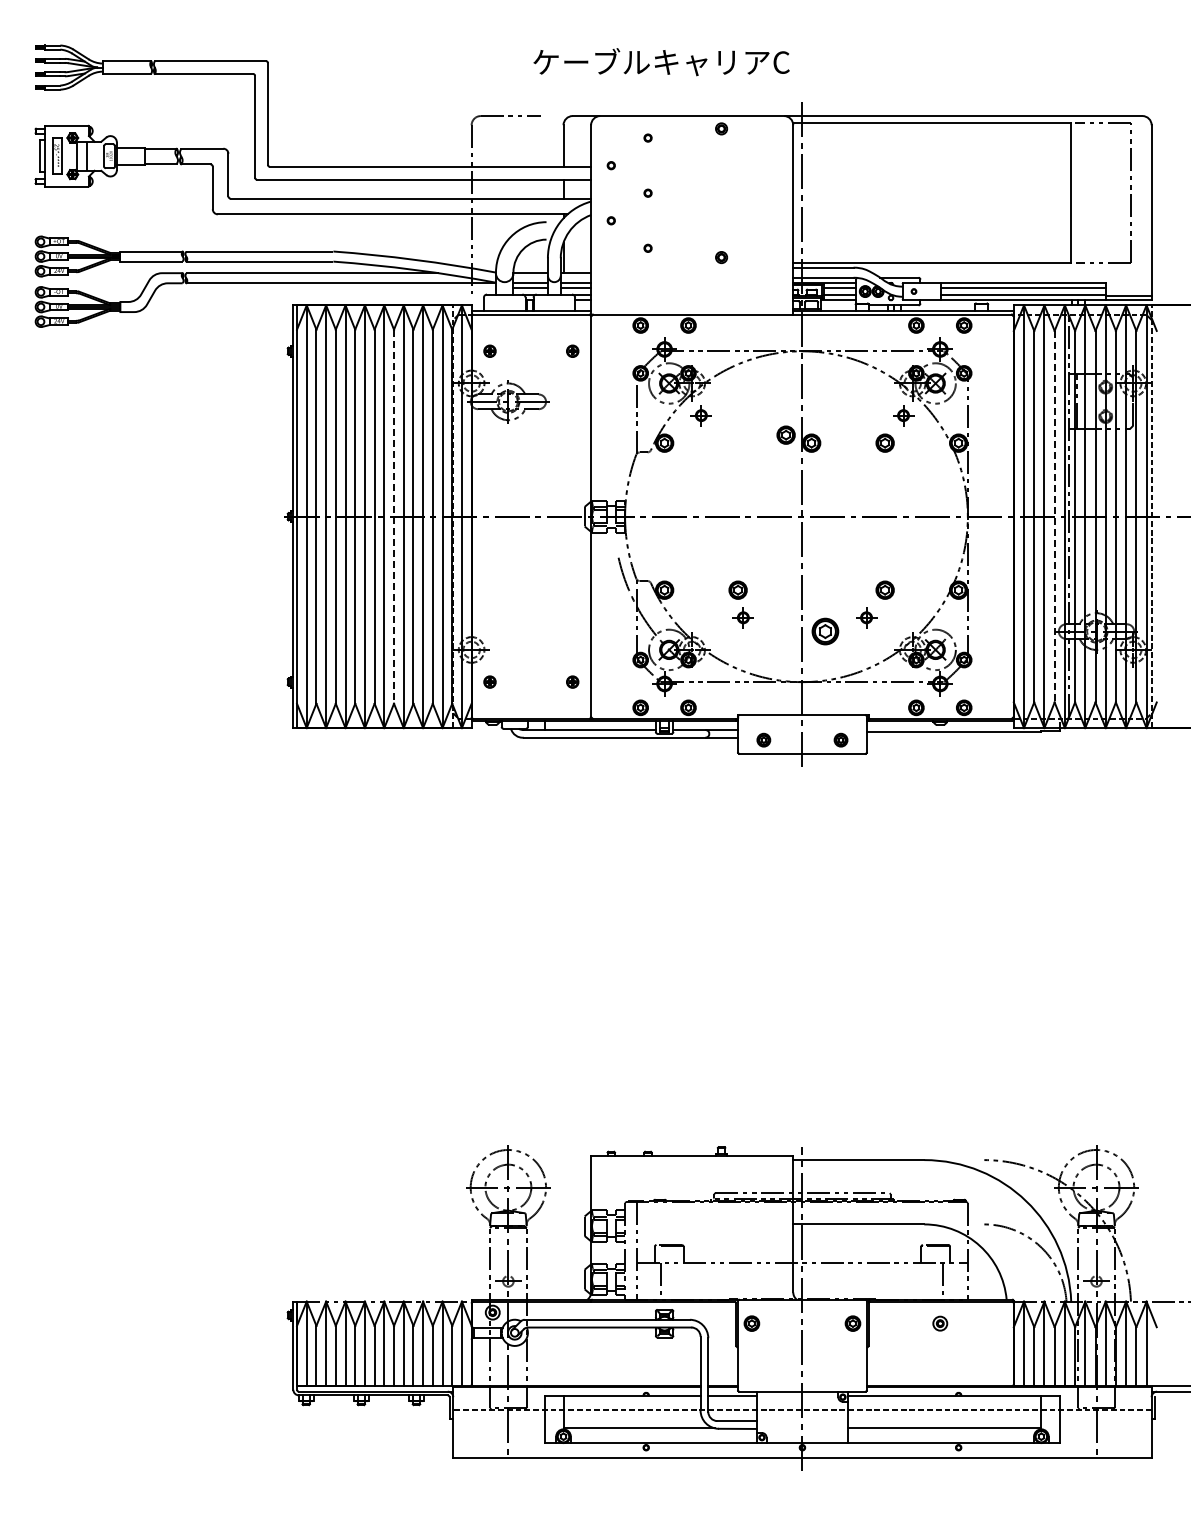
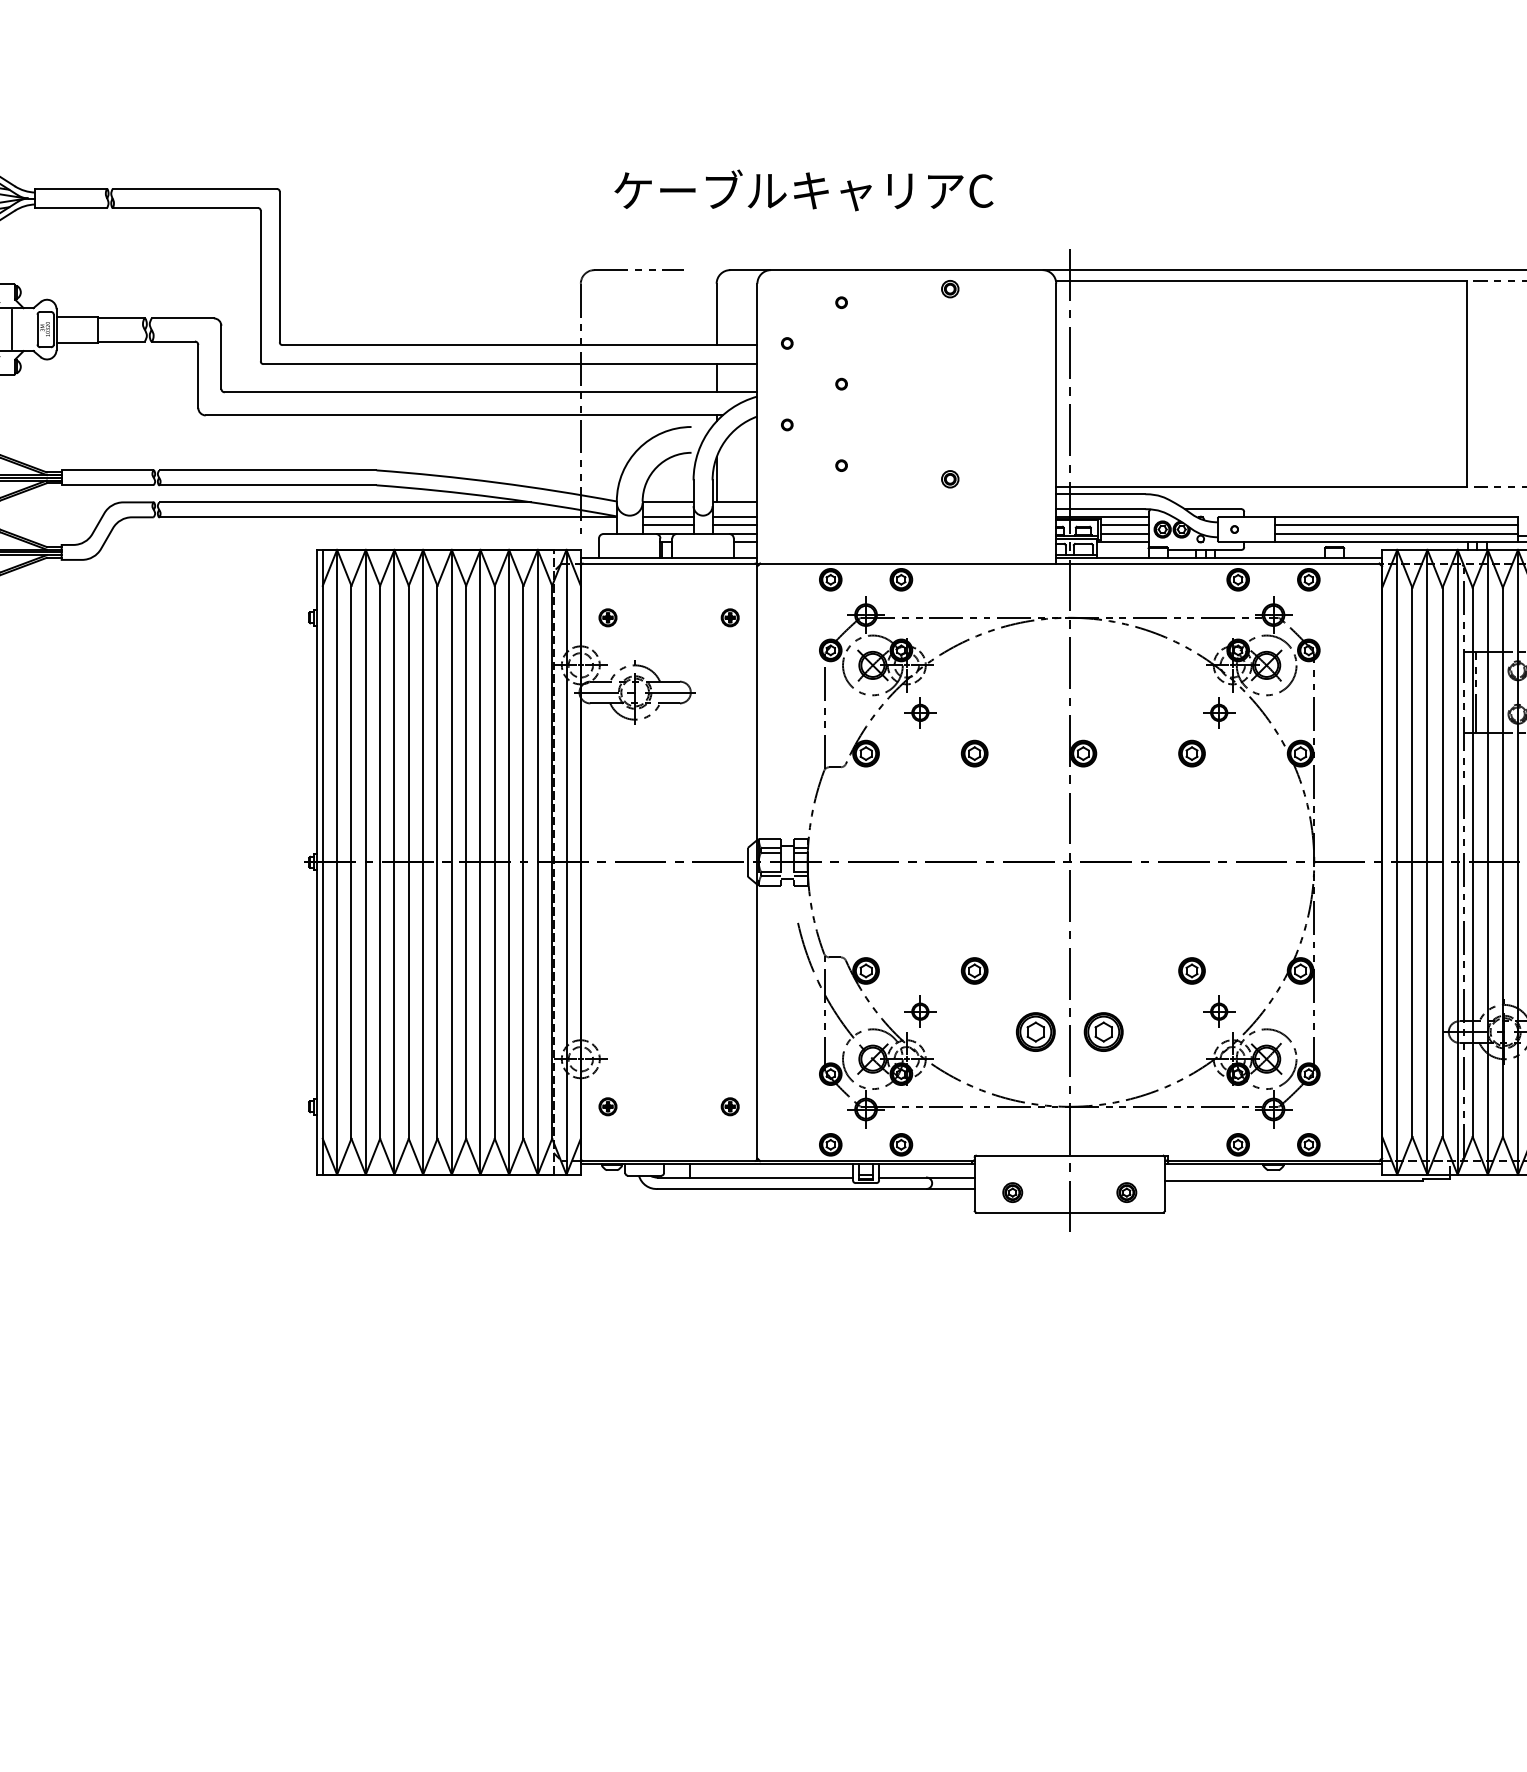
text: (661, 62) -> (803, 190), moved
part: (785, 434) -> (973, 752), moved
line: (1054, 516) -> (1442, 861), dashed -> solid
line: (394, 517) -> (466, 863), dashed -> solid
part: (742, 617) -> (919, 1011), moved
part: (866, 617) -> (1219, 1011), moved
part: (779, 631) -> (1035, 1031), added

